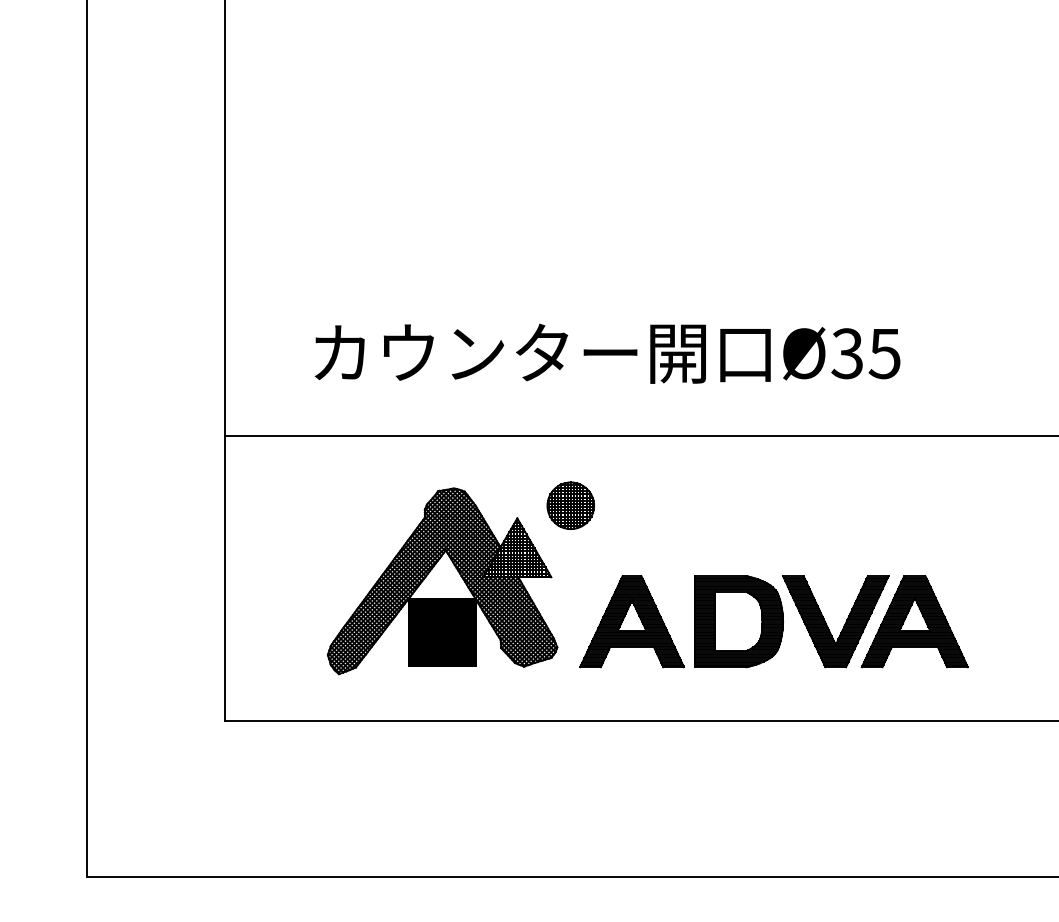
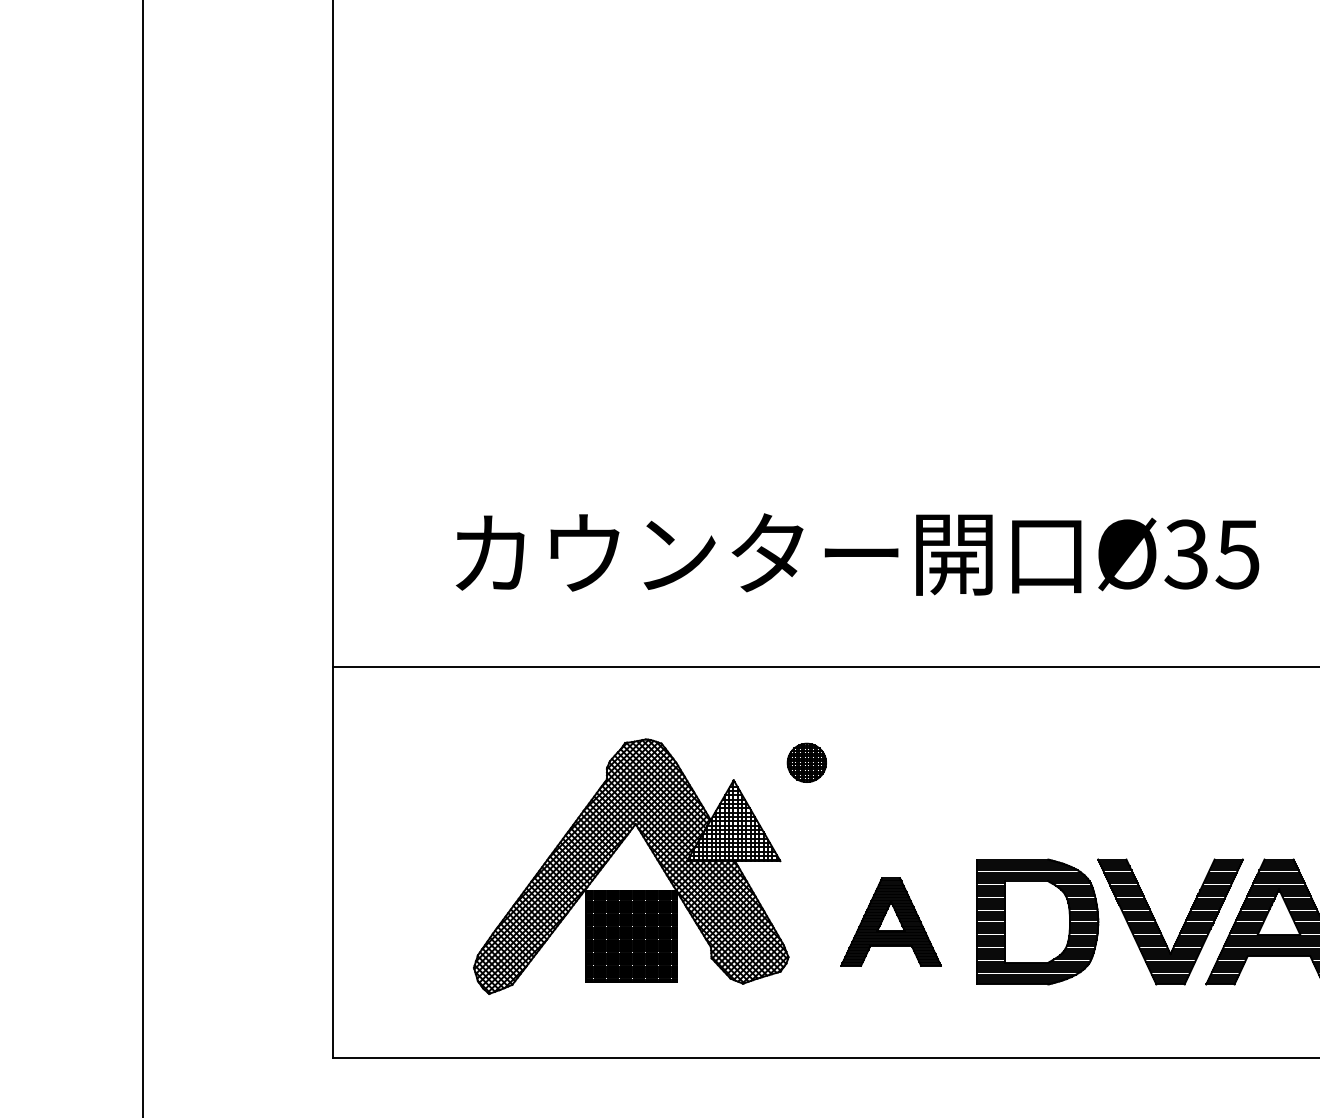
part: (570, 505) -> (806, 762), size x0.6
part: (631, 621) -> (890, 921), size x0.7

